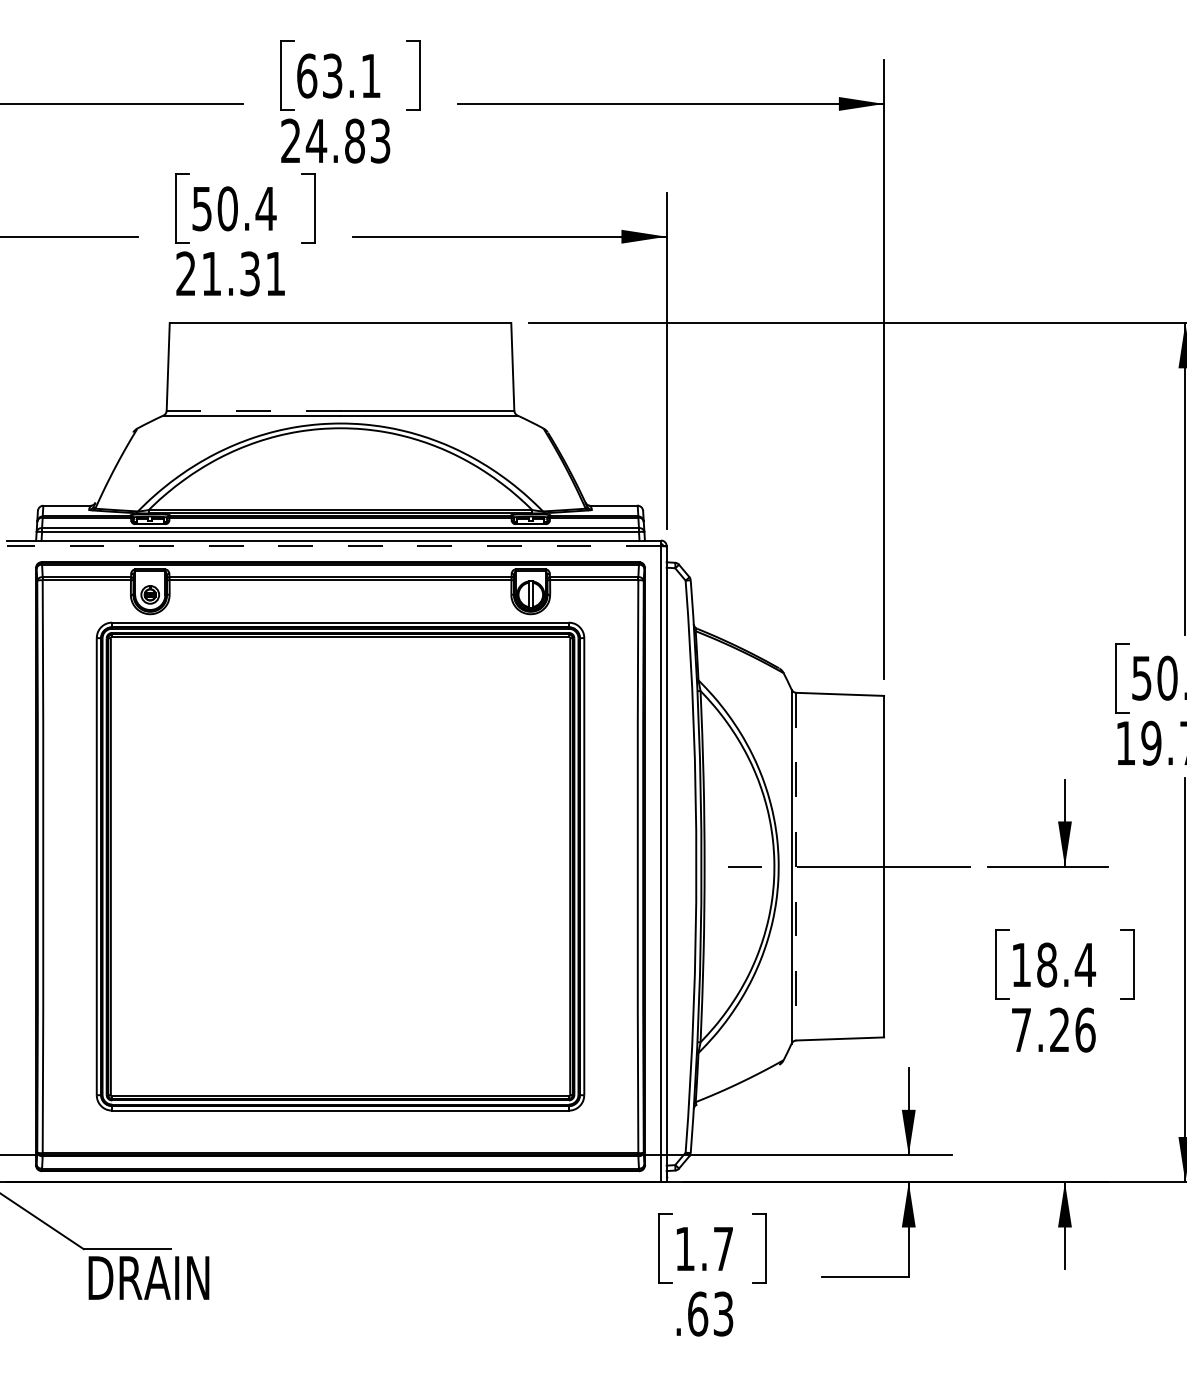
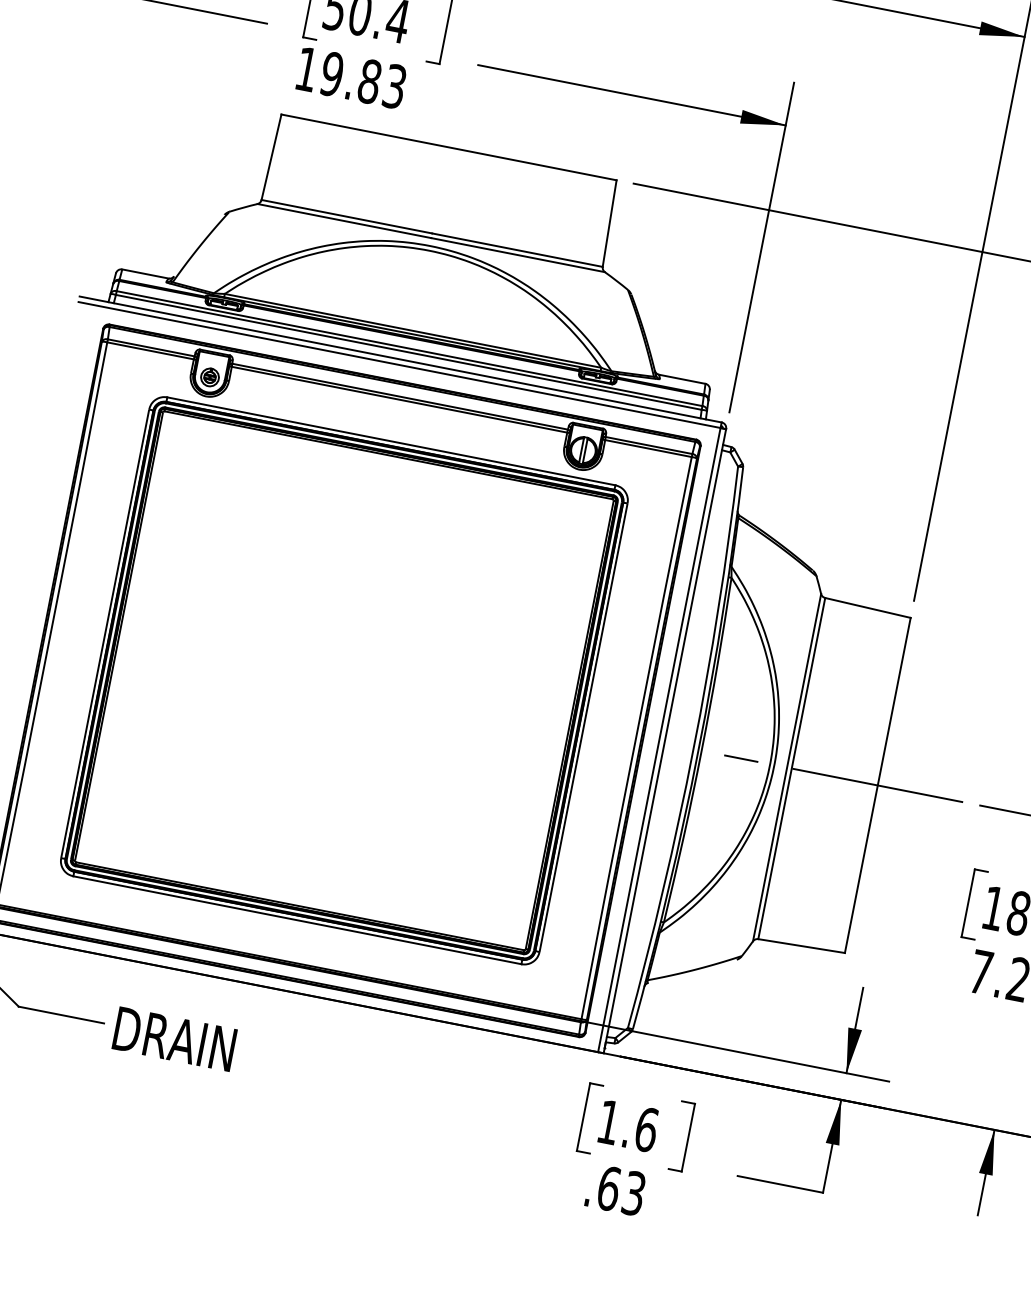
text: (230, 273) -> (350, 77), 21.31 -> 19.83
line: (253, 410) -> (346, 216), dashed -> solid
line: (333, 546) -> (399, 365), dashed -> solid
line: (796, 866) -> (791, 768), dashed -> solid
text: (723, 1248) -> (646, 1129), 1.7 -> 1.6
text: (148, 1277) -> (174, 1038), moved

